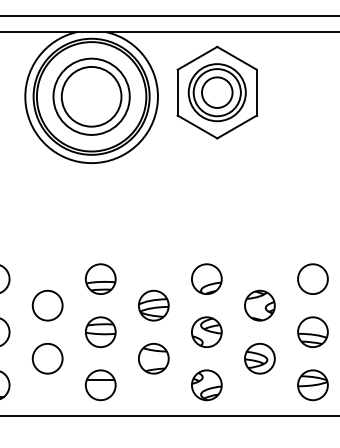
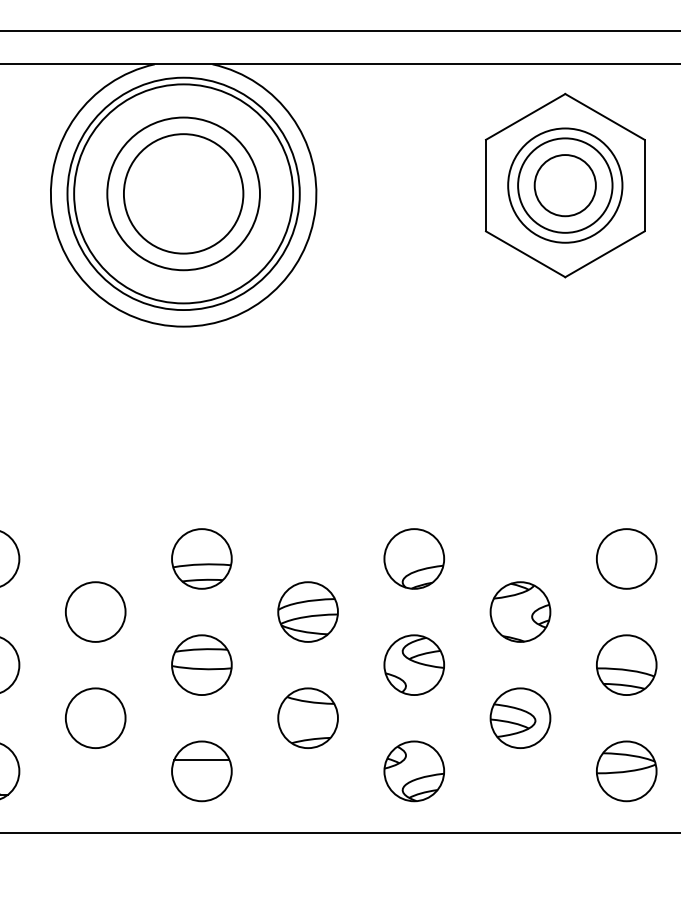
part: (216, 92) -> (563, 185), moved

